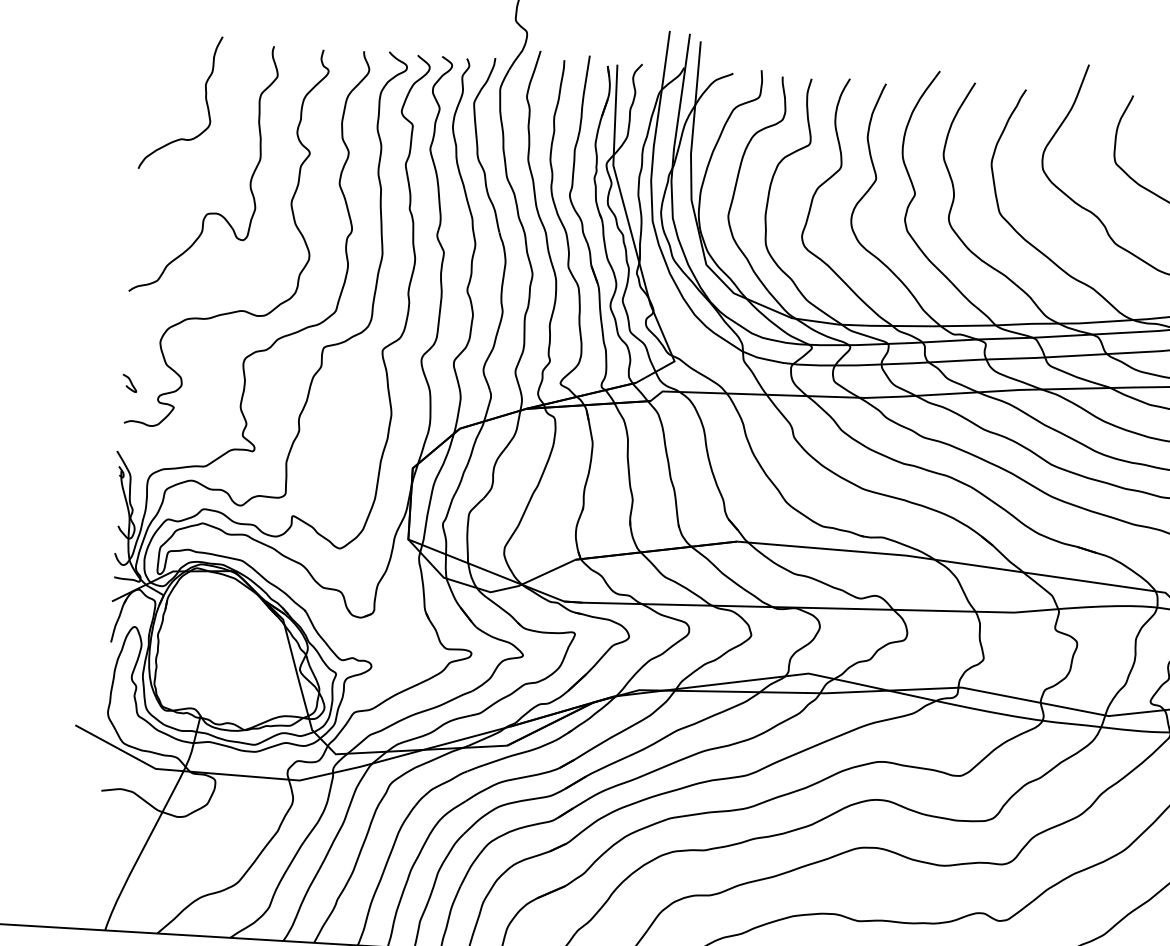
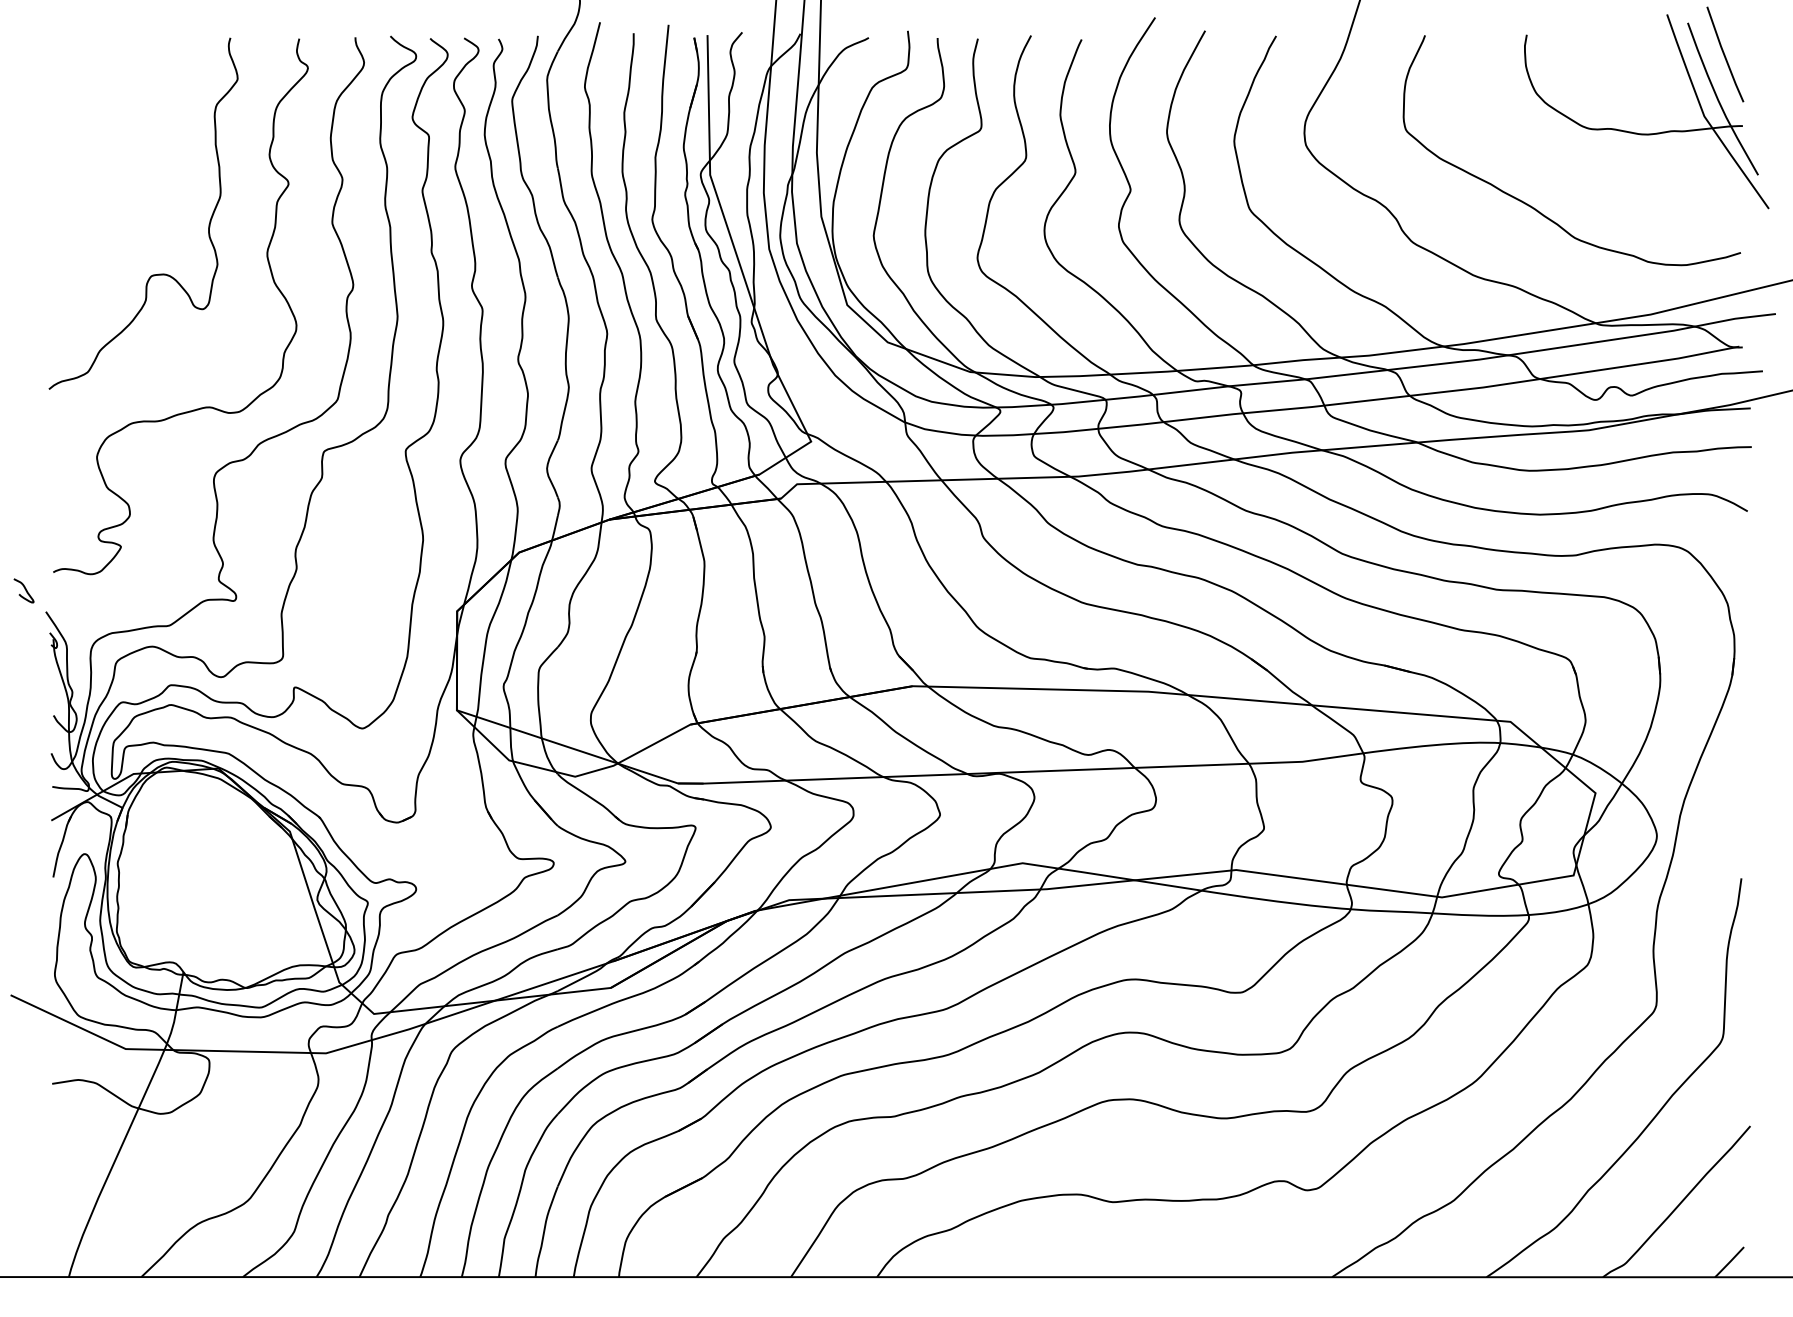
curve: (205, 99) -> (139, 117), removed
curve: (130, 382) -> (24, 589), moved

